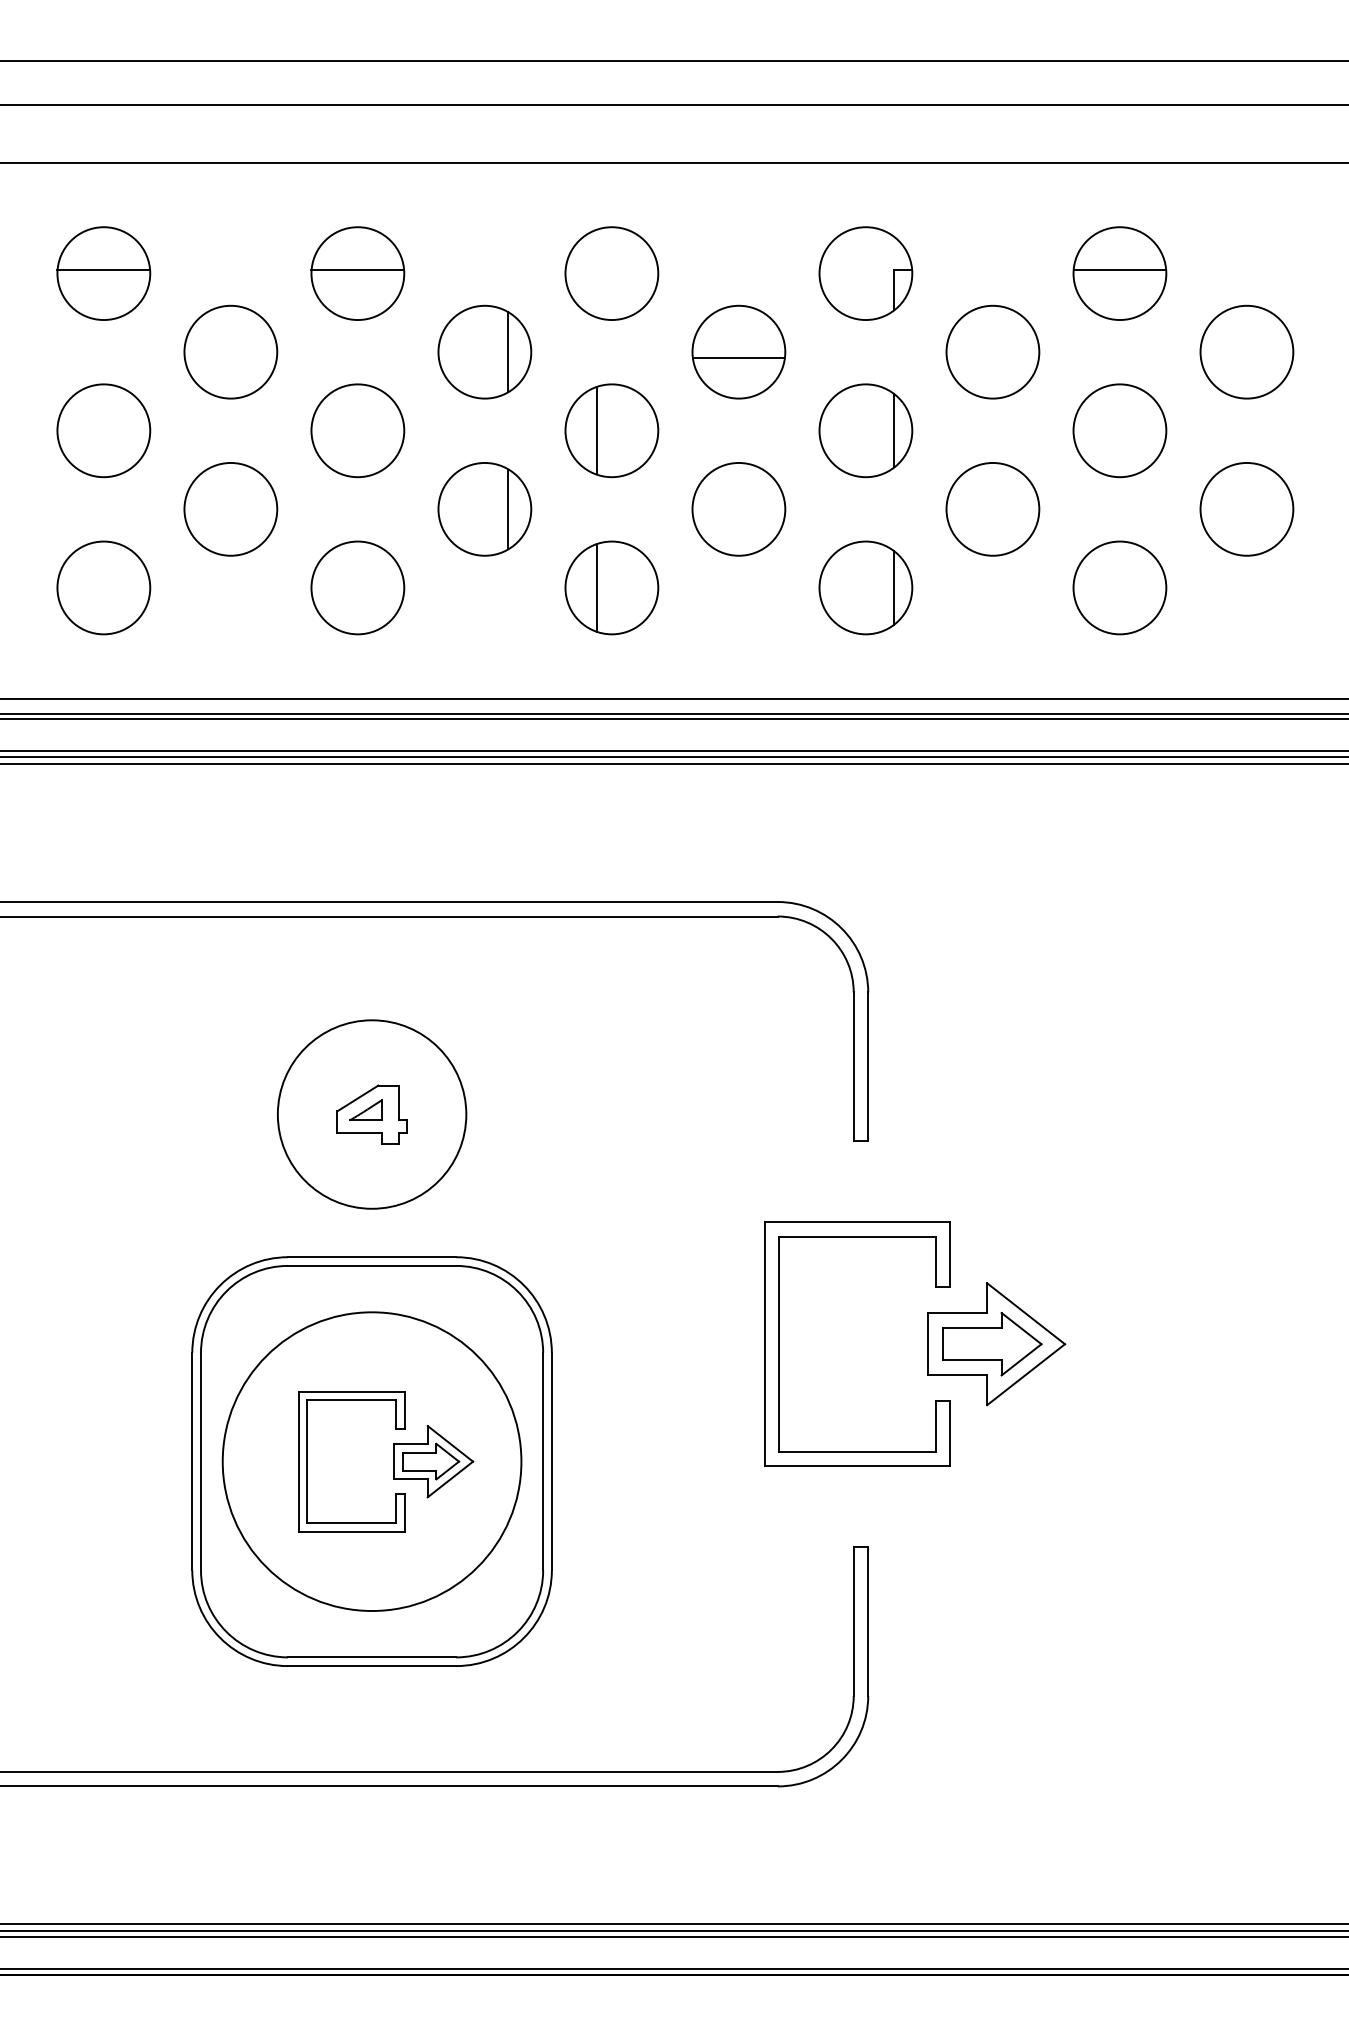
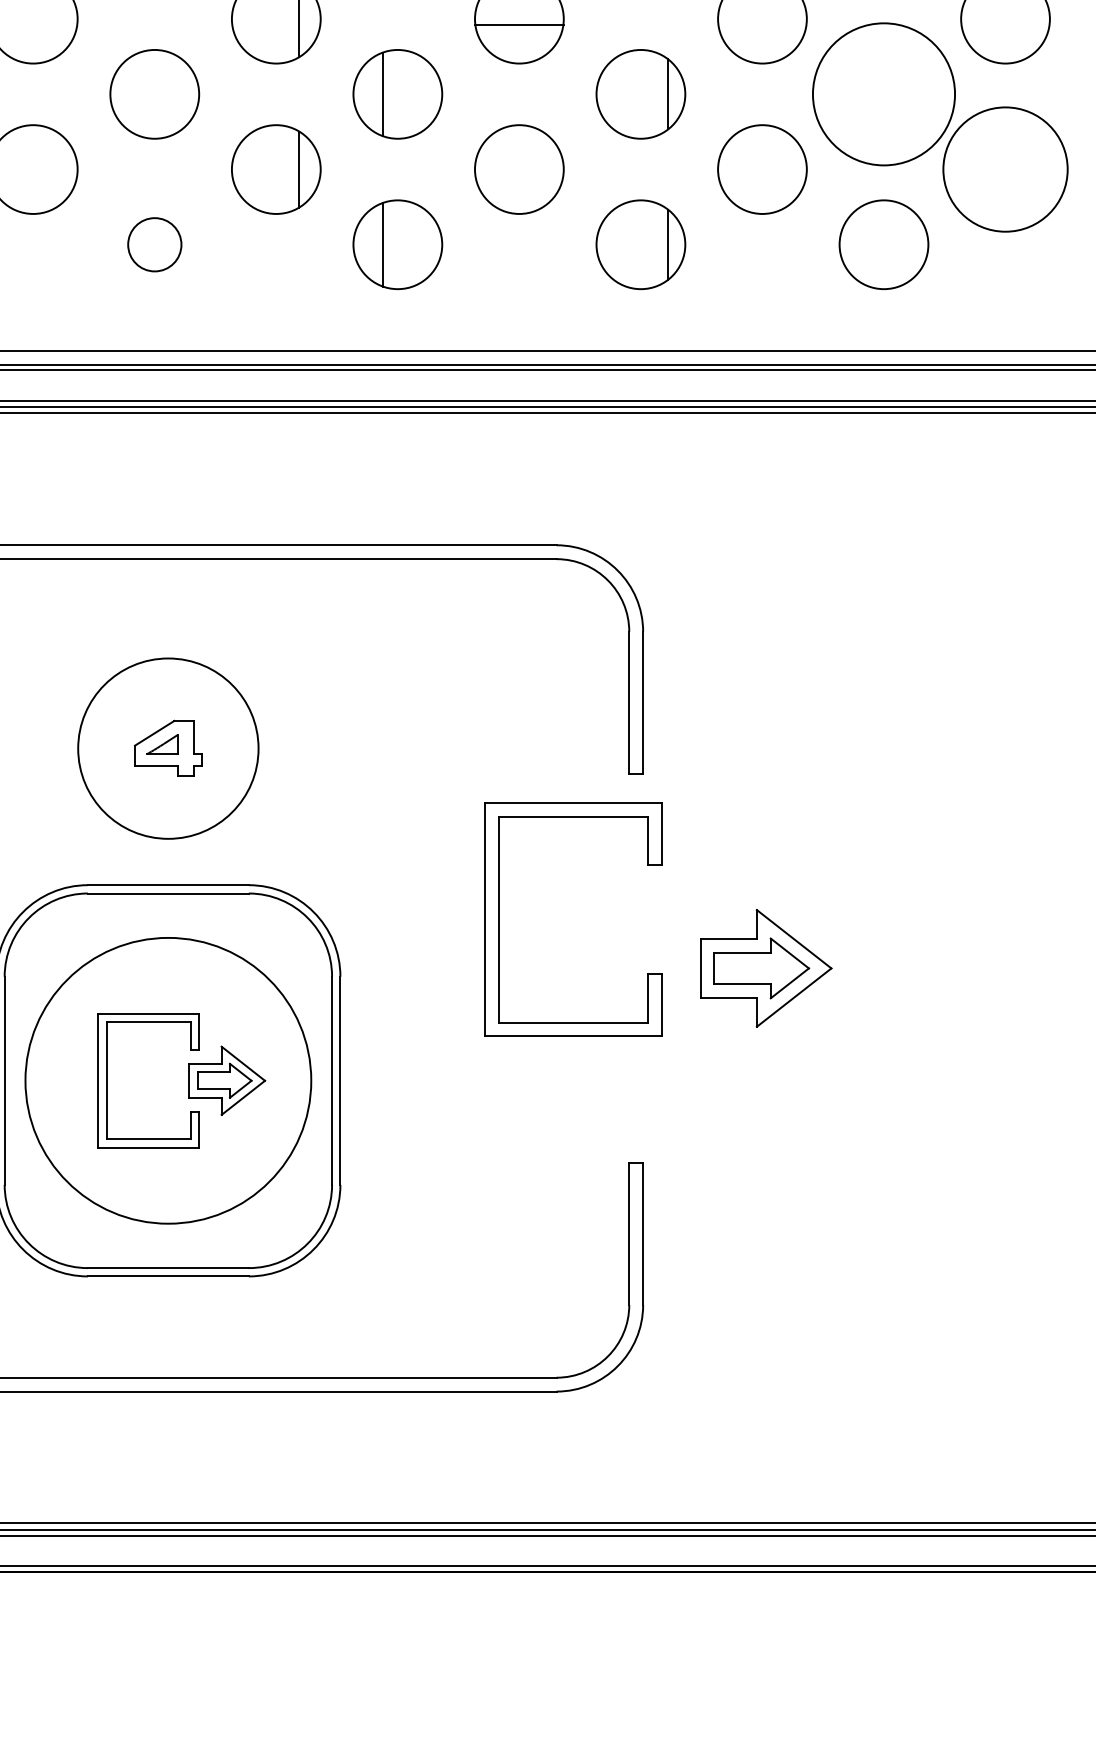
circle: (1119, 430) -> (883, 94), size x1.6
circle: (1246, 508) -> (1005, 168), size x1.4
circle: (357, 587) -> (154, 244), size x0.6
part: (779, 1343) -> (498, 918), moved

